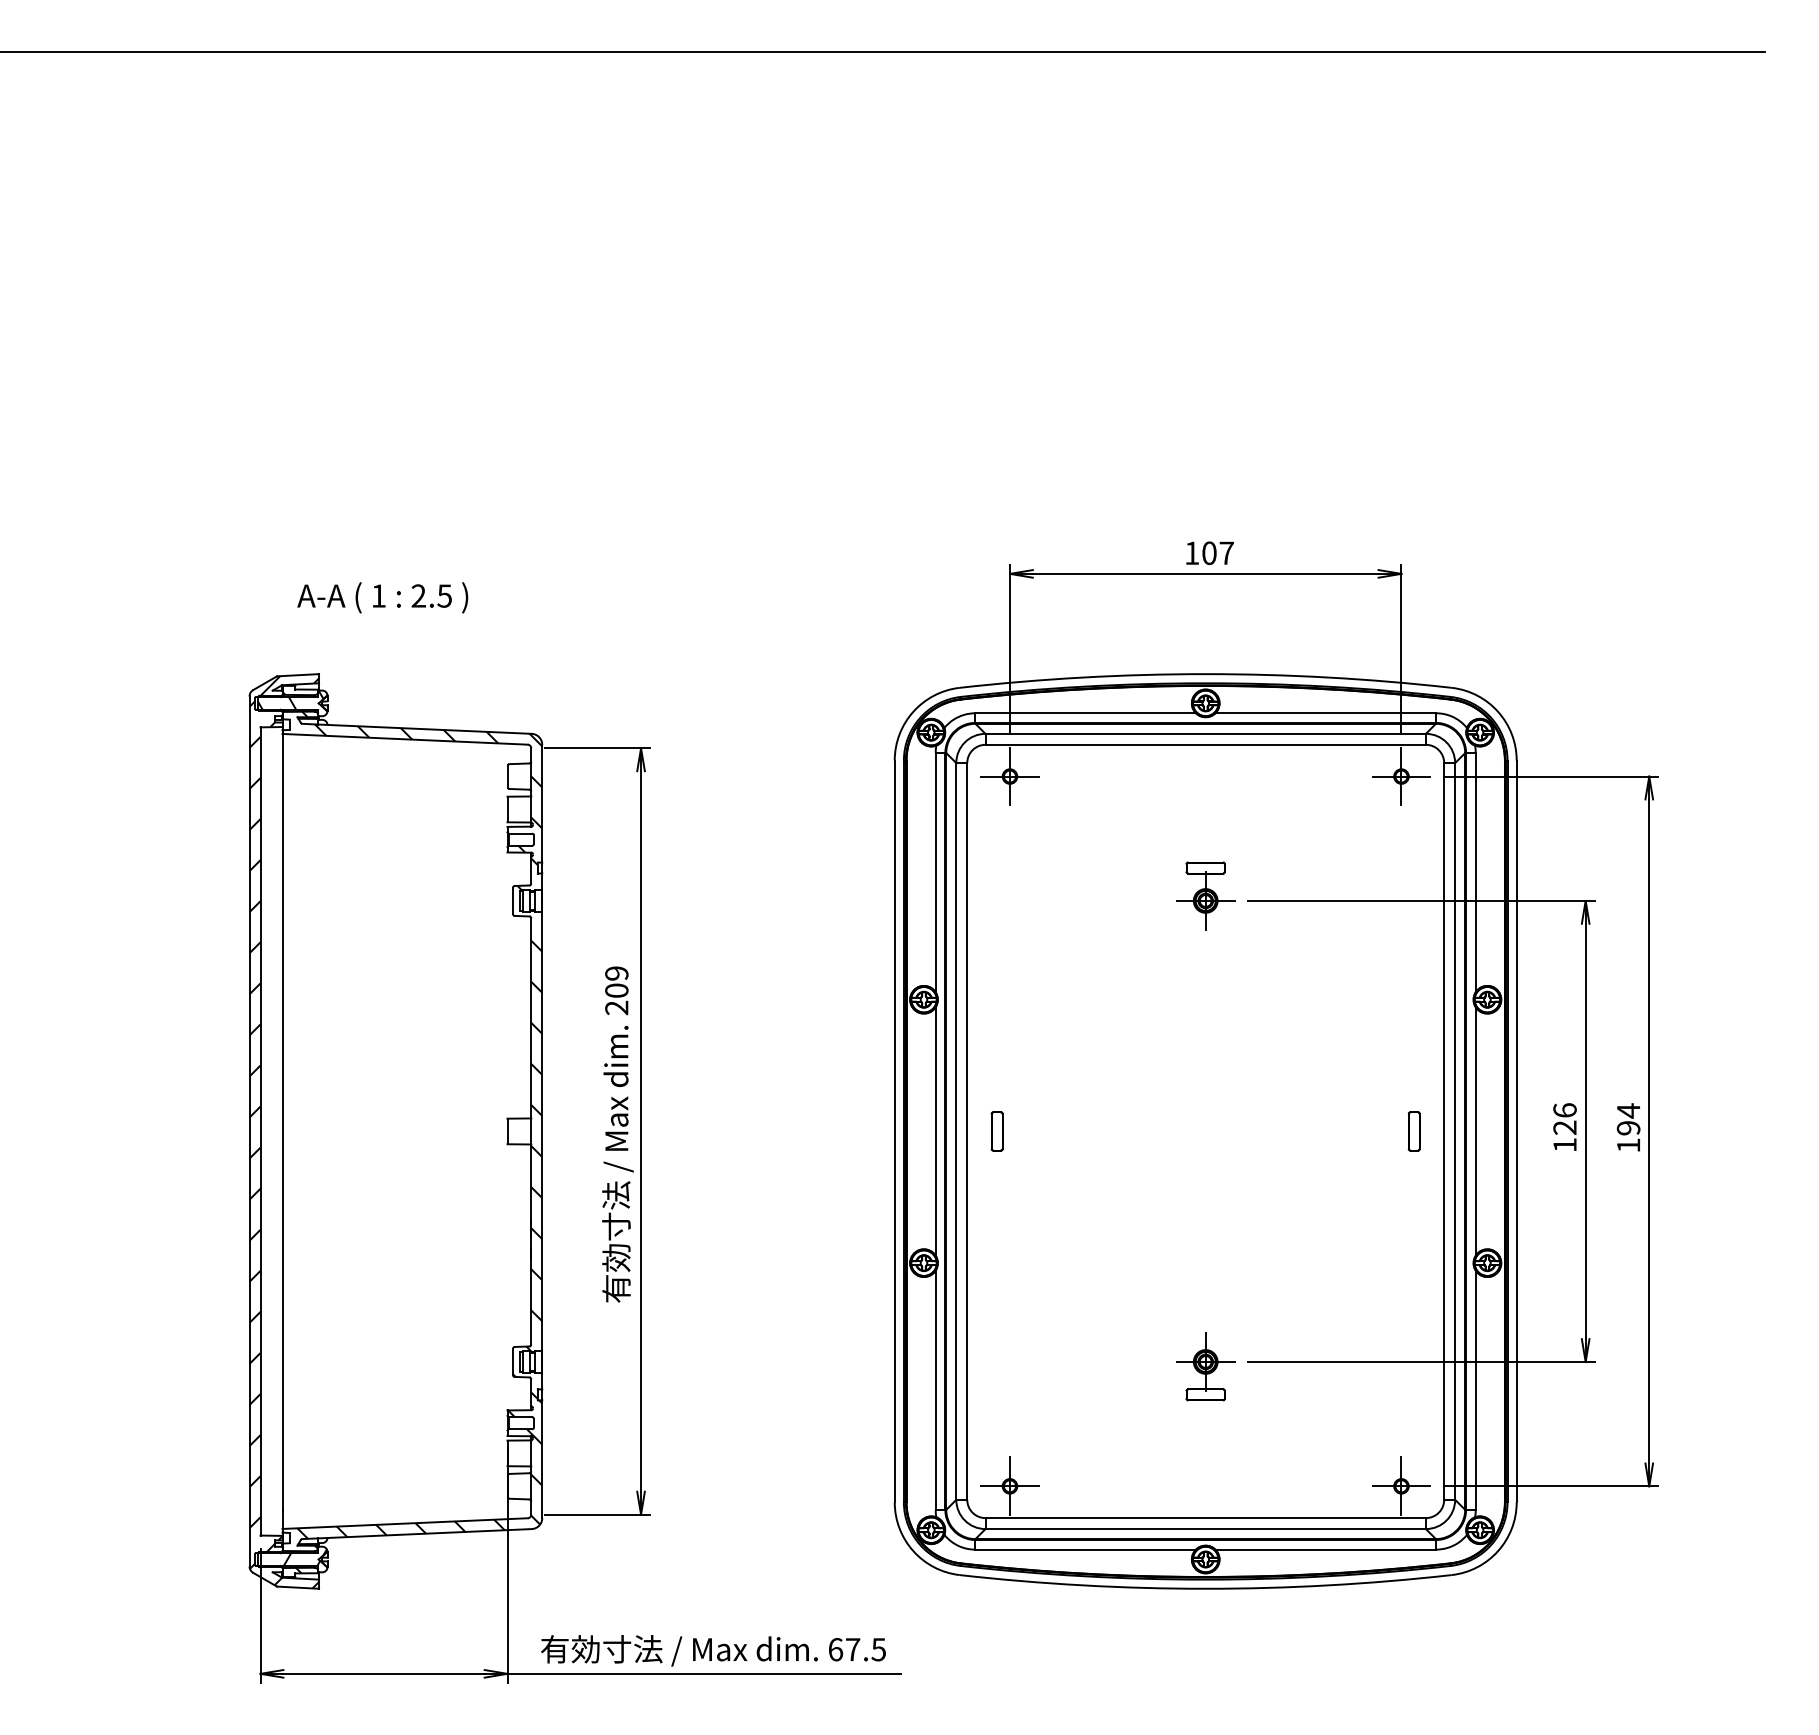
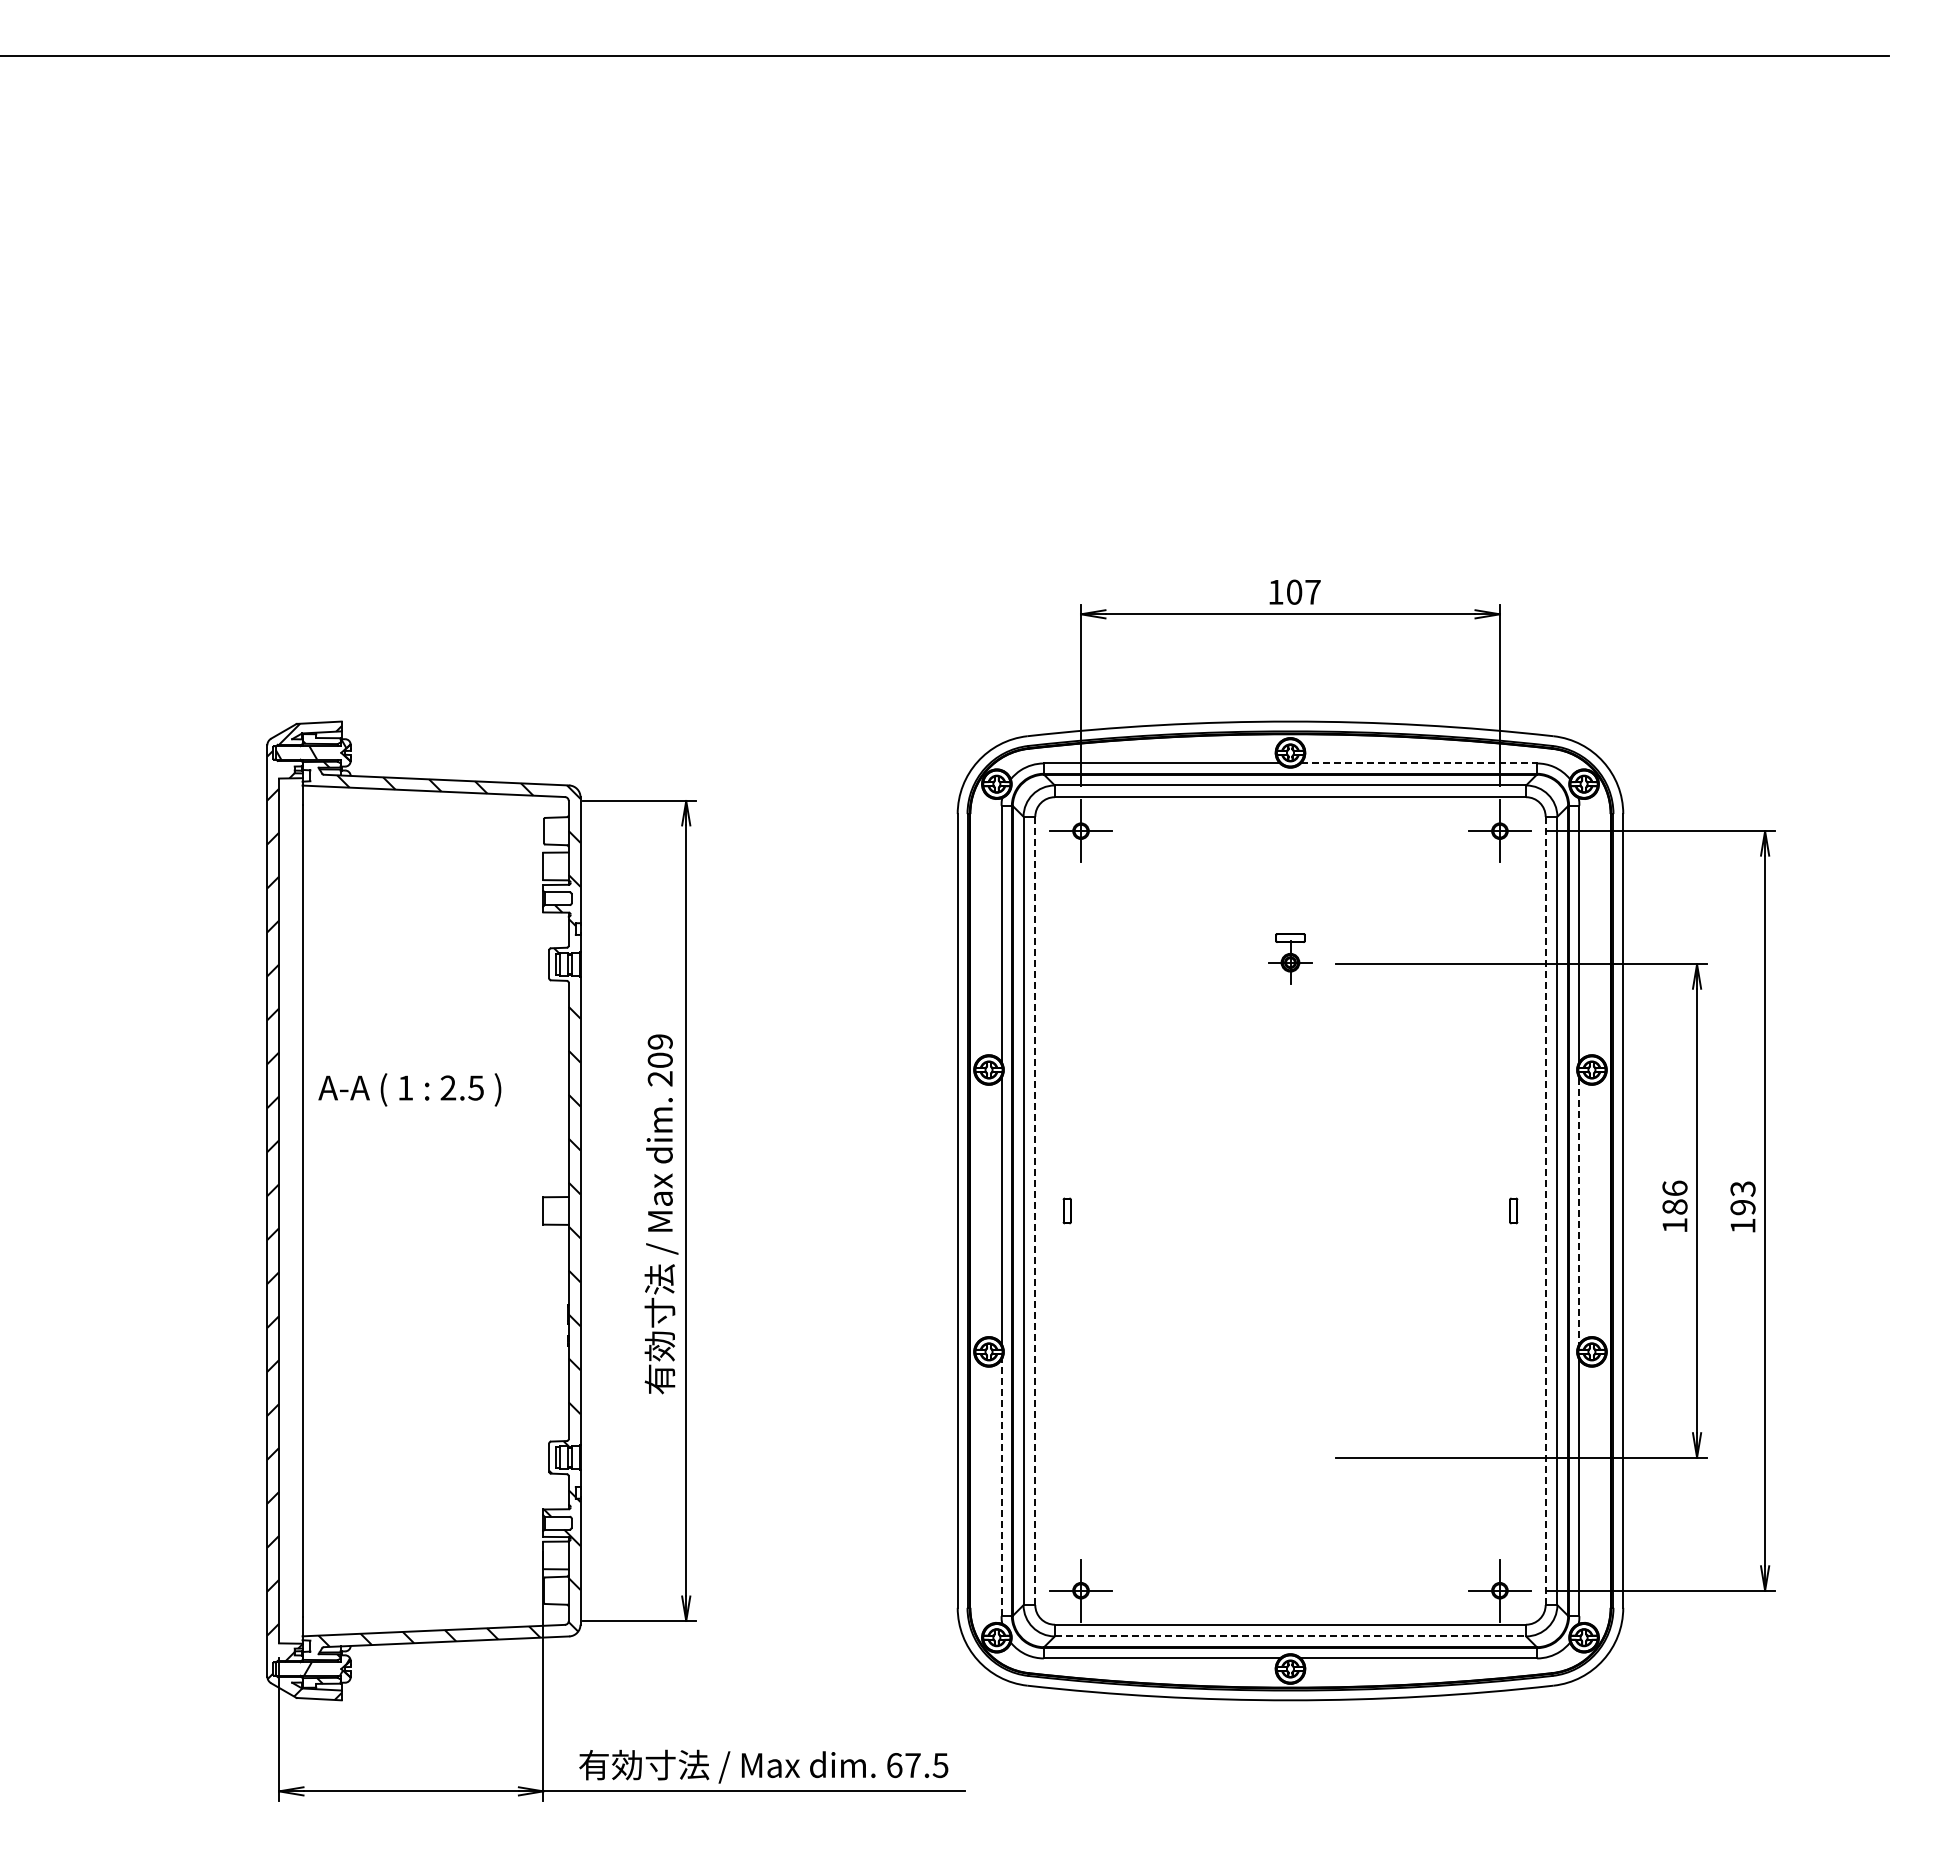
text: (382, 597) -> (409, 1089), moved
line: (1326, 713) -> (1419, 763), solid -> dashed
part: (1205, 895) -> (1290, 958), size x0.7
text: (1628, 1110) -> (1742, 1188), 194 -> 193
text: (1564, 1127) -> (1674, 1206), 126 -> 186
line: (967, 1131) -> (1035, 1210), solid -> dashed
part: (996, 1131) -> (1066, 1210), size x0.6
part: (1414, 1131) -> (1513, 1210), size x0.6
line: (1444, 1131) -> (1545, 1211), solid -> dashed
line: (1475, 1131) -> (1579, 1210), solid -> dashed
part: (1205, 1366) -> (1290, 1462), removed
line: (935, 1389) -> (1001, 1487), solid -> dashed
line: (1205, 1529) -> (1290, 1636), solid -> dashed

